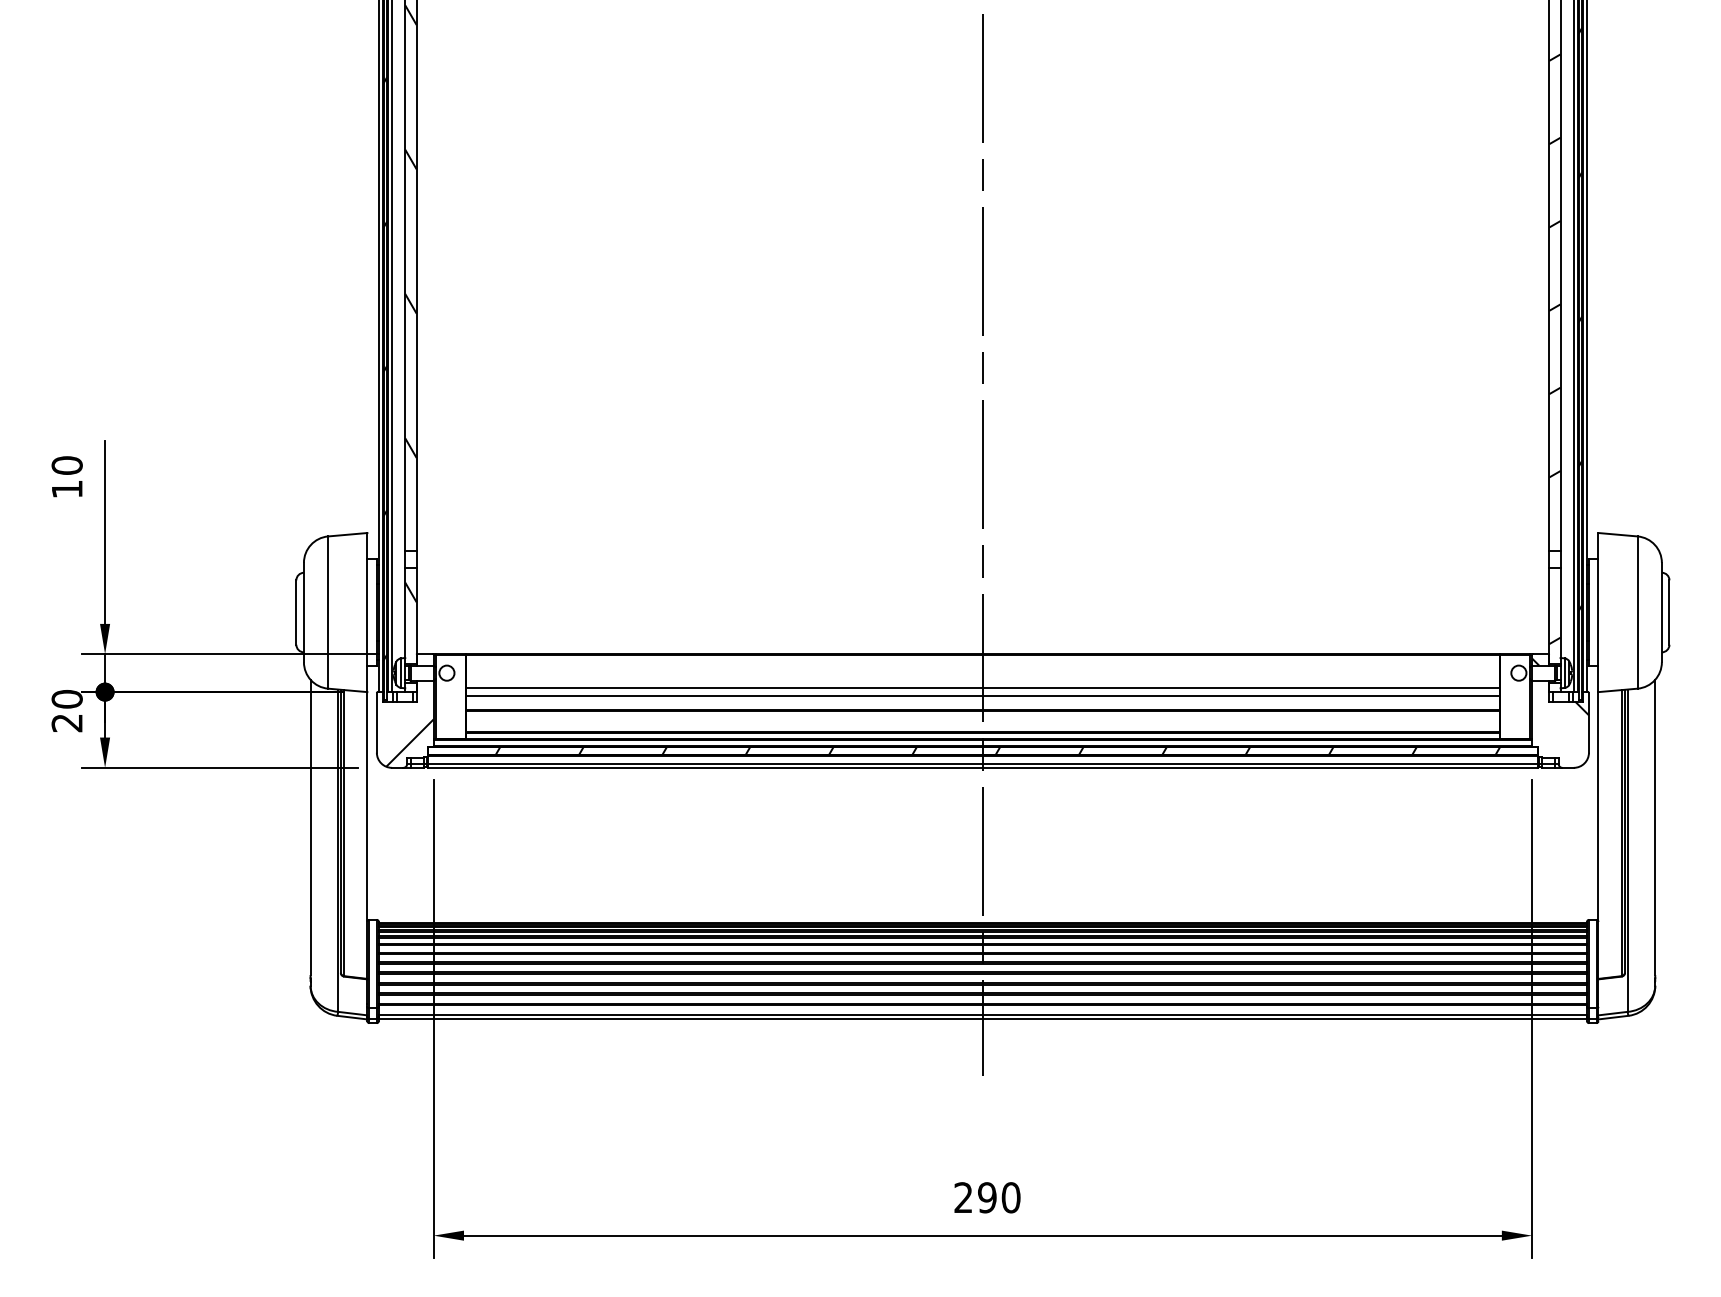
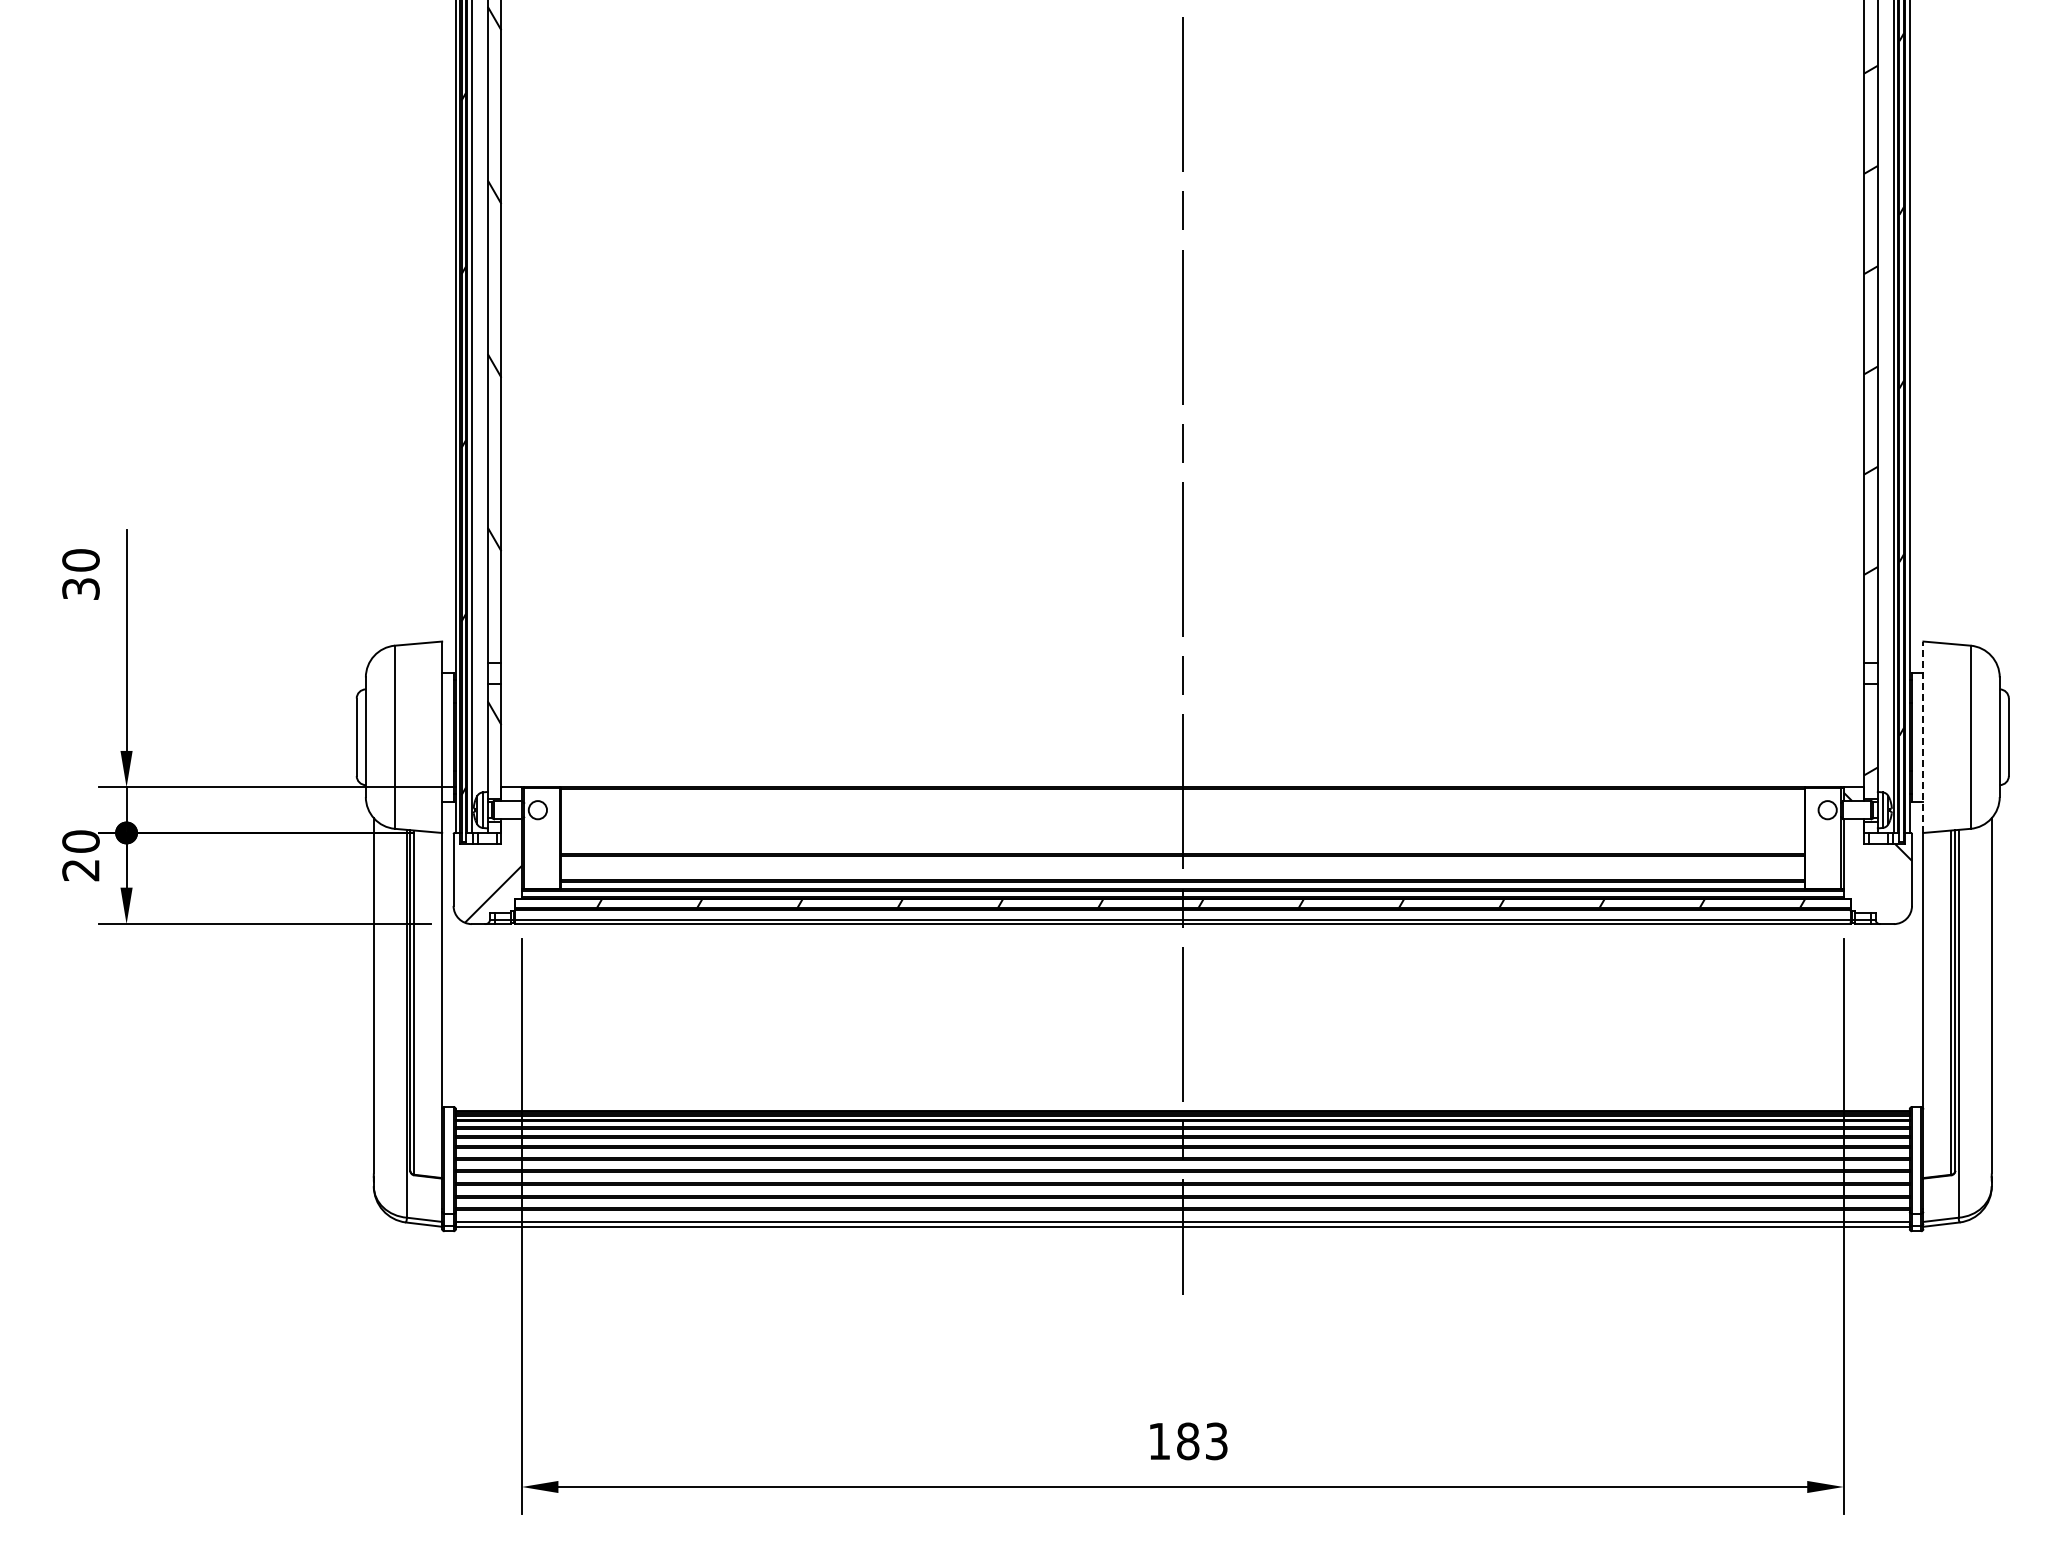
text: (66, 488) -> (80, 588), 10 -> 30
line: (1598, 612) -> (1923, 737), solid -> dashed
line: (982, 688) -> (1182, 828), removed
line: (982, 695) -> (1182, 837), removed
text: (987, 1197) -> (1188, 1441), 290 -> 183

